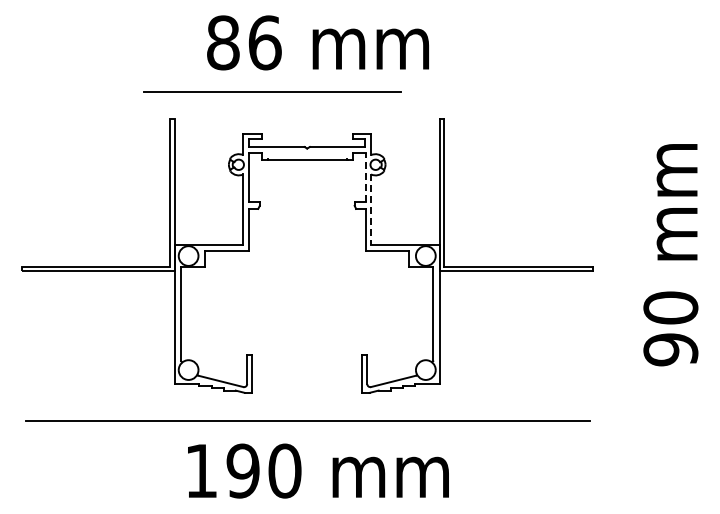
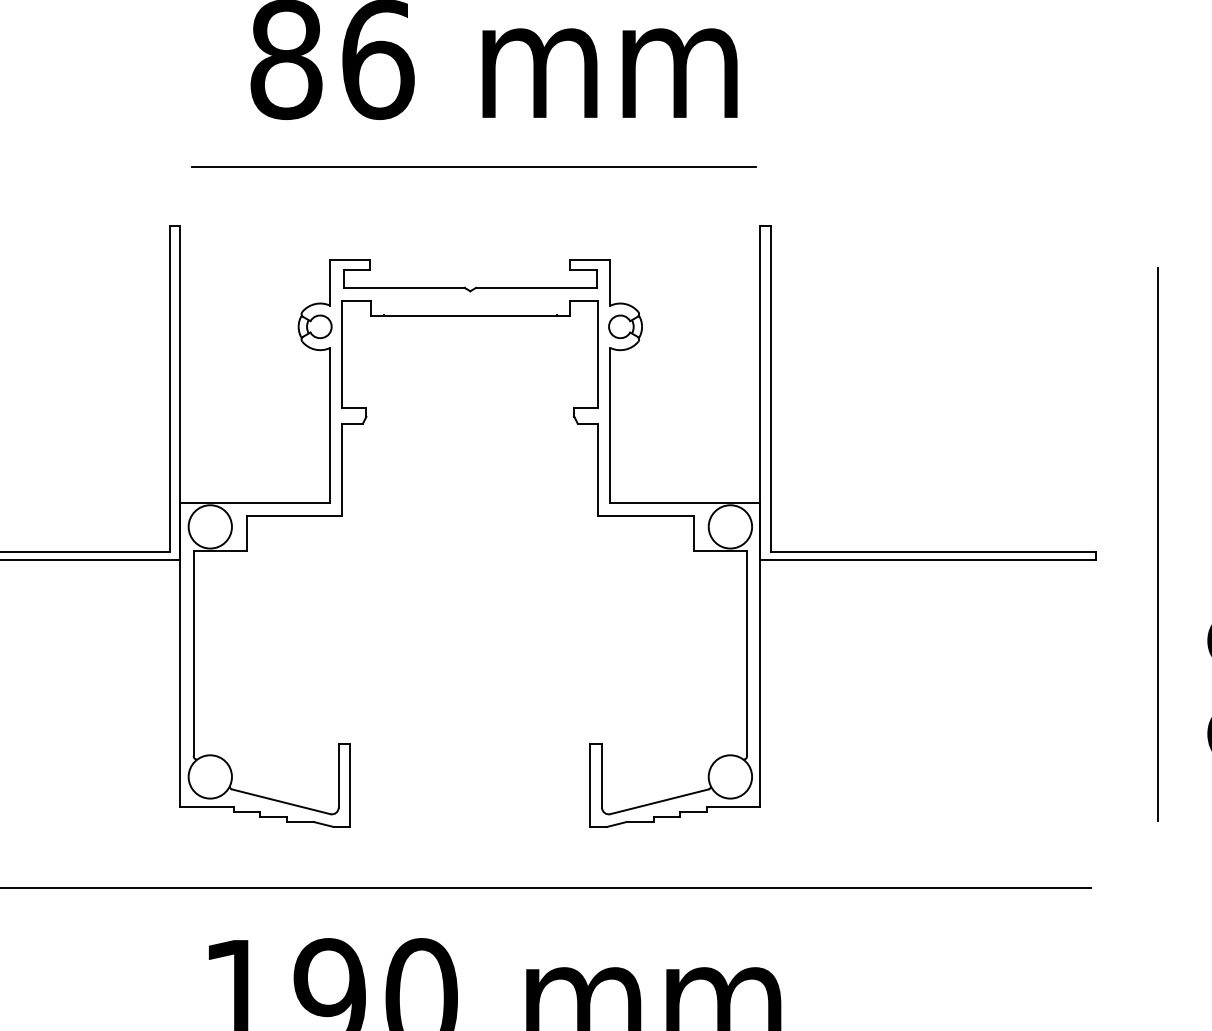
line: (272, 91) -> (473, 166), moved
line: (365, 177) -> (598, 354), dashed -> solid
line: (371, 210) -> (611, 427), dashed -> solid
line: (620, 264) -> (1157, 545), added

